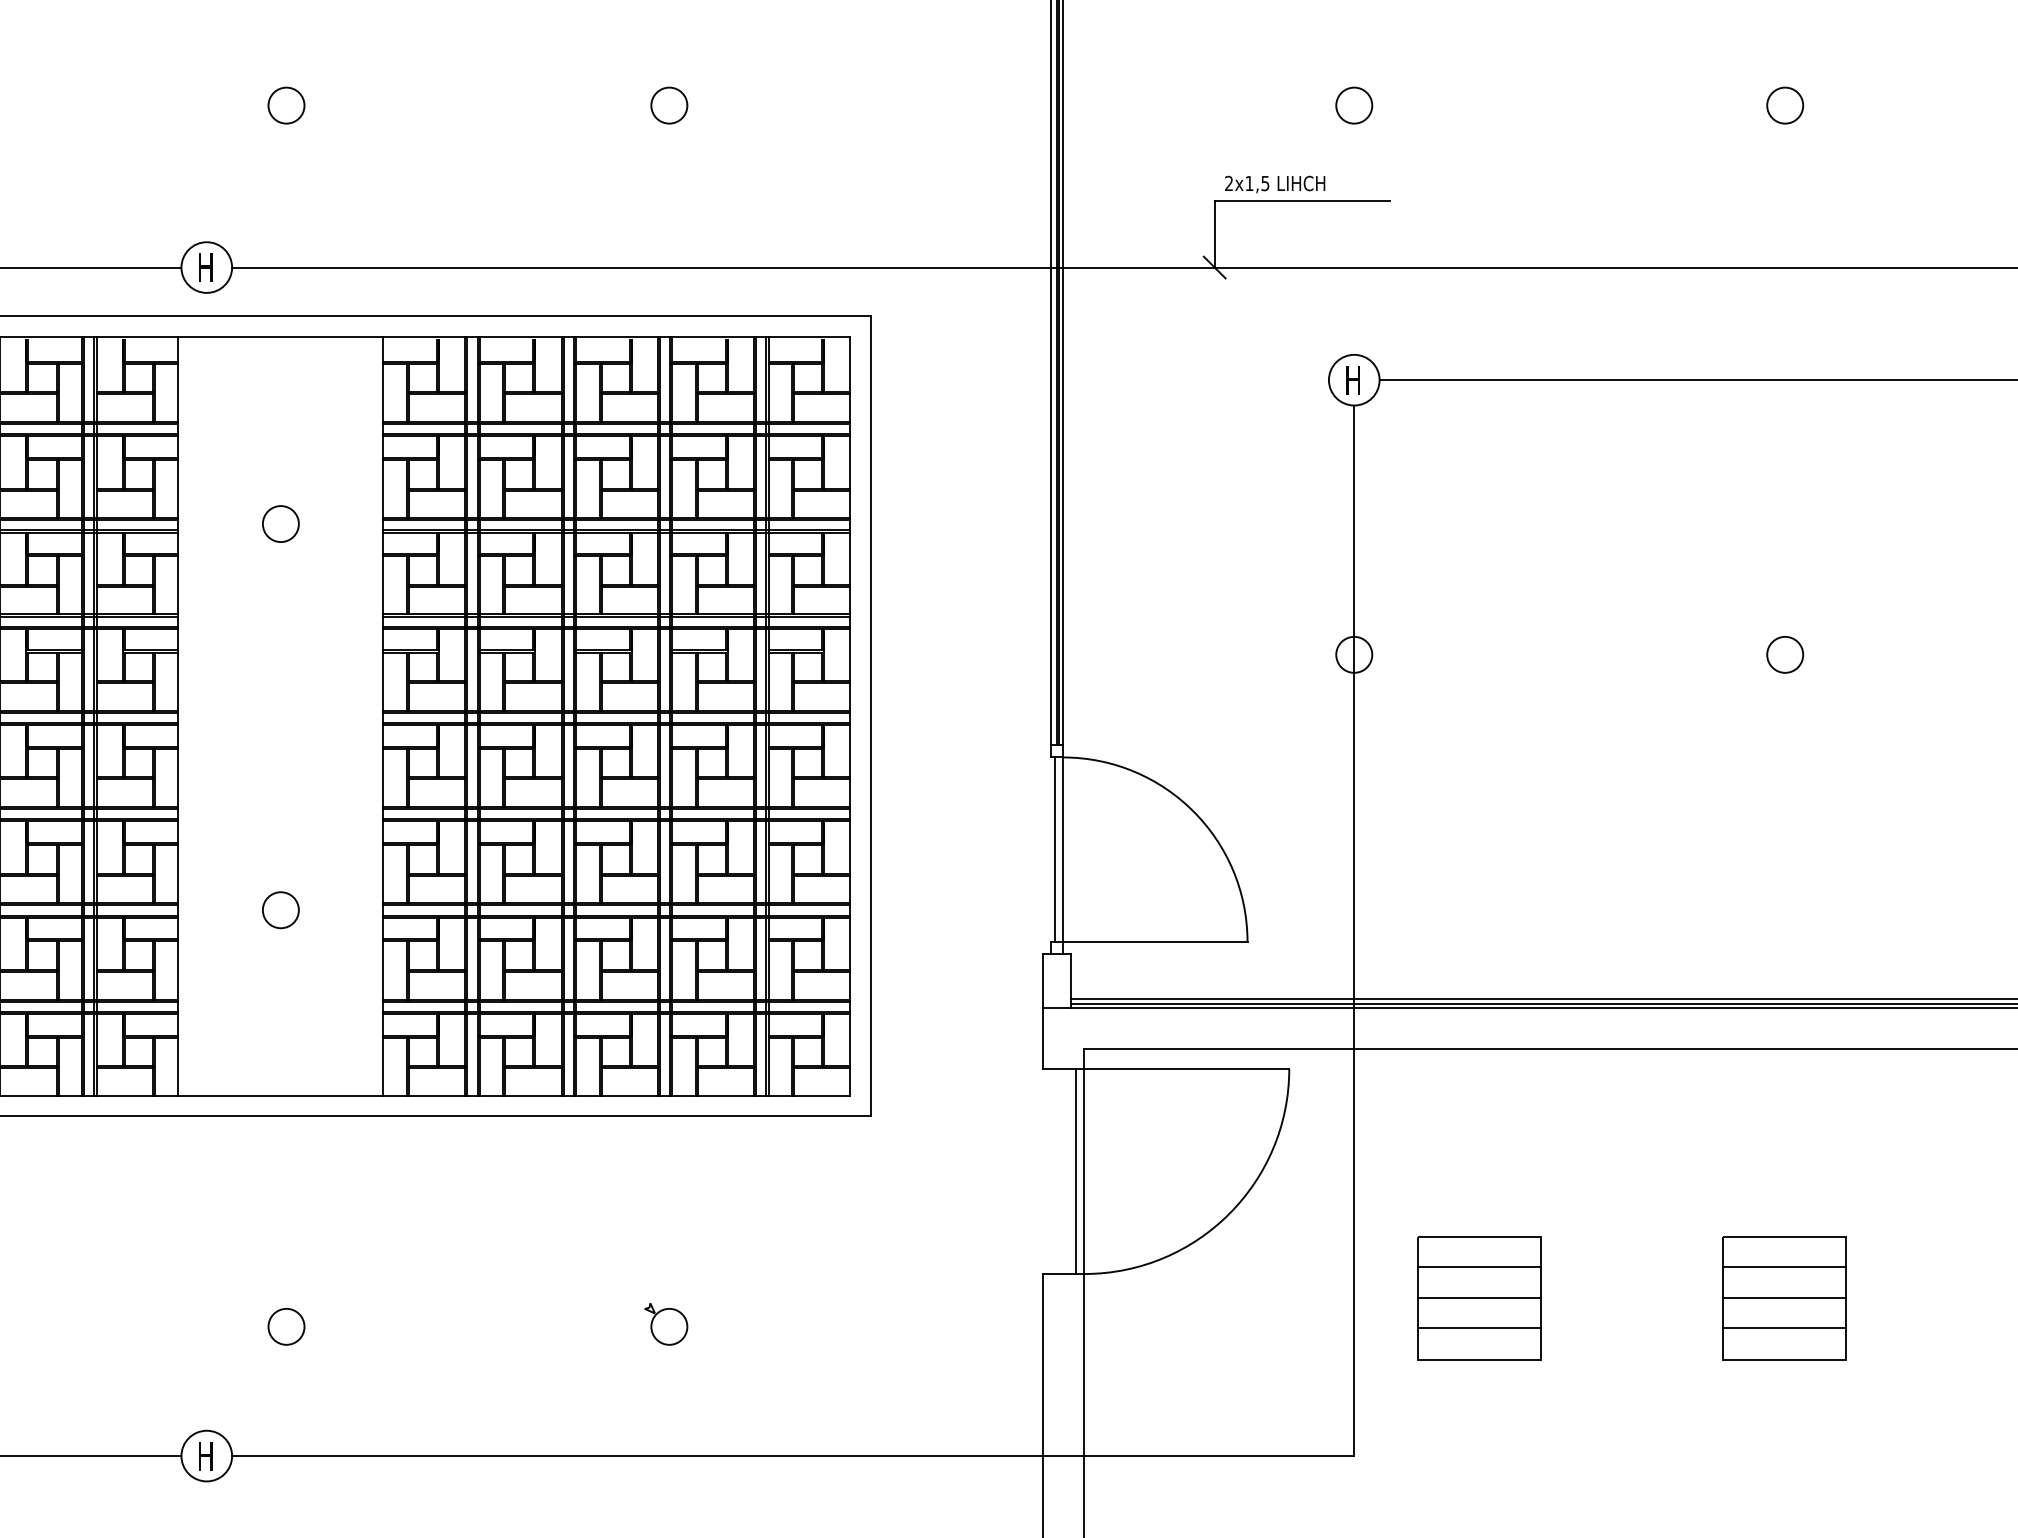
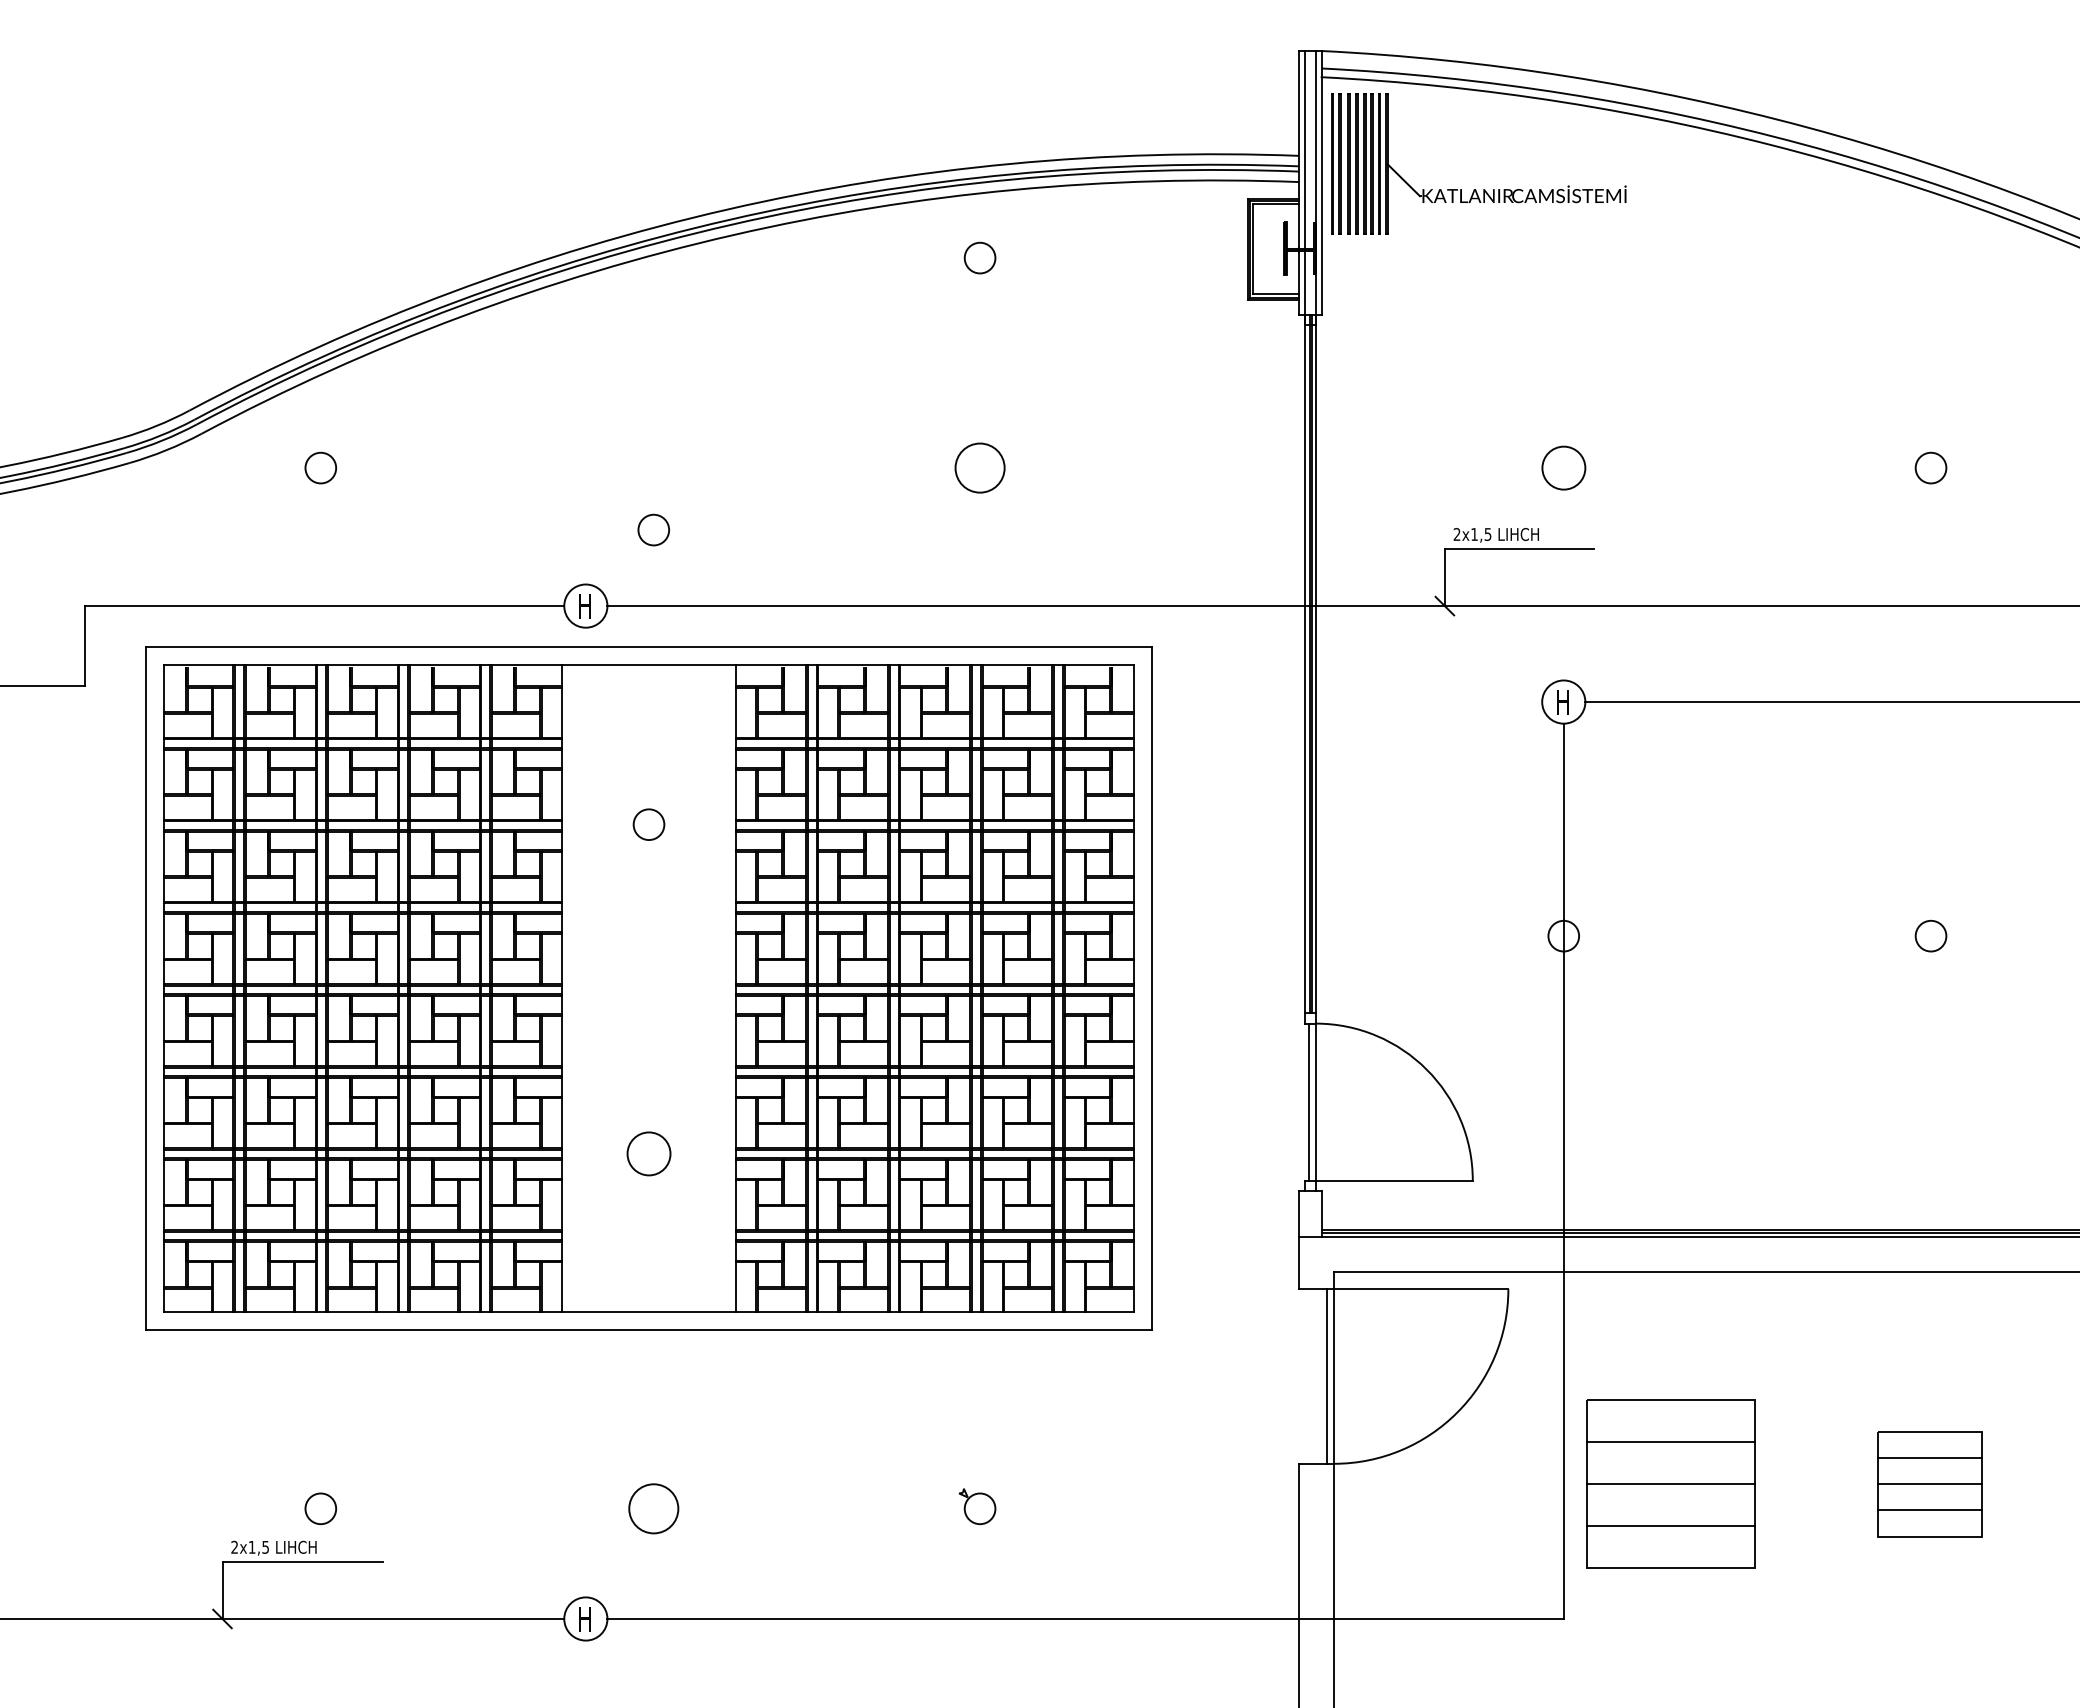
circle: (286, 104) -> (653, 529), moved
circle: (668, 104) -> (979, 467), size x1.6
circle: (1353, 104) -> (1563, 467), size x1.4
circle: (280, 909) -> (648, 1153), size x1.4
part: (1479, 1298) -> (1670, 1484), size x1.6
circle: (286, 1326) -> (653, 1508), size x1.6

